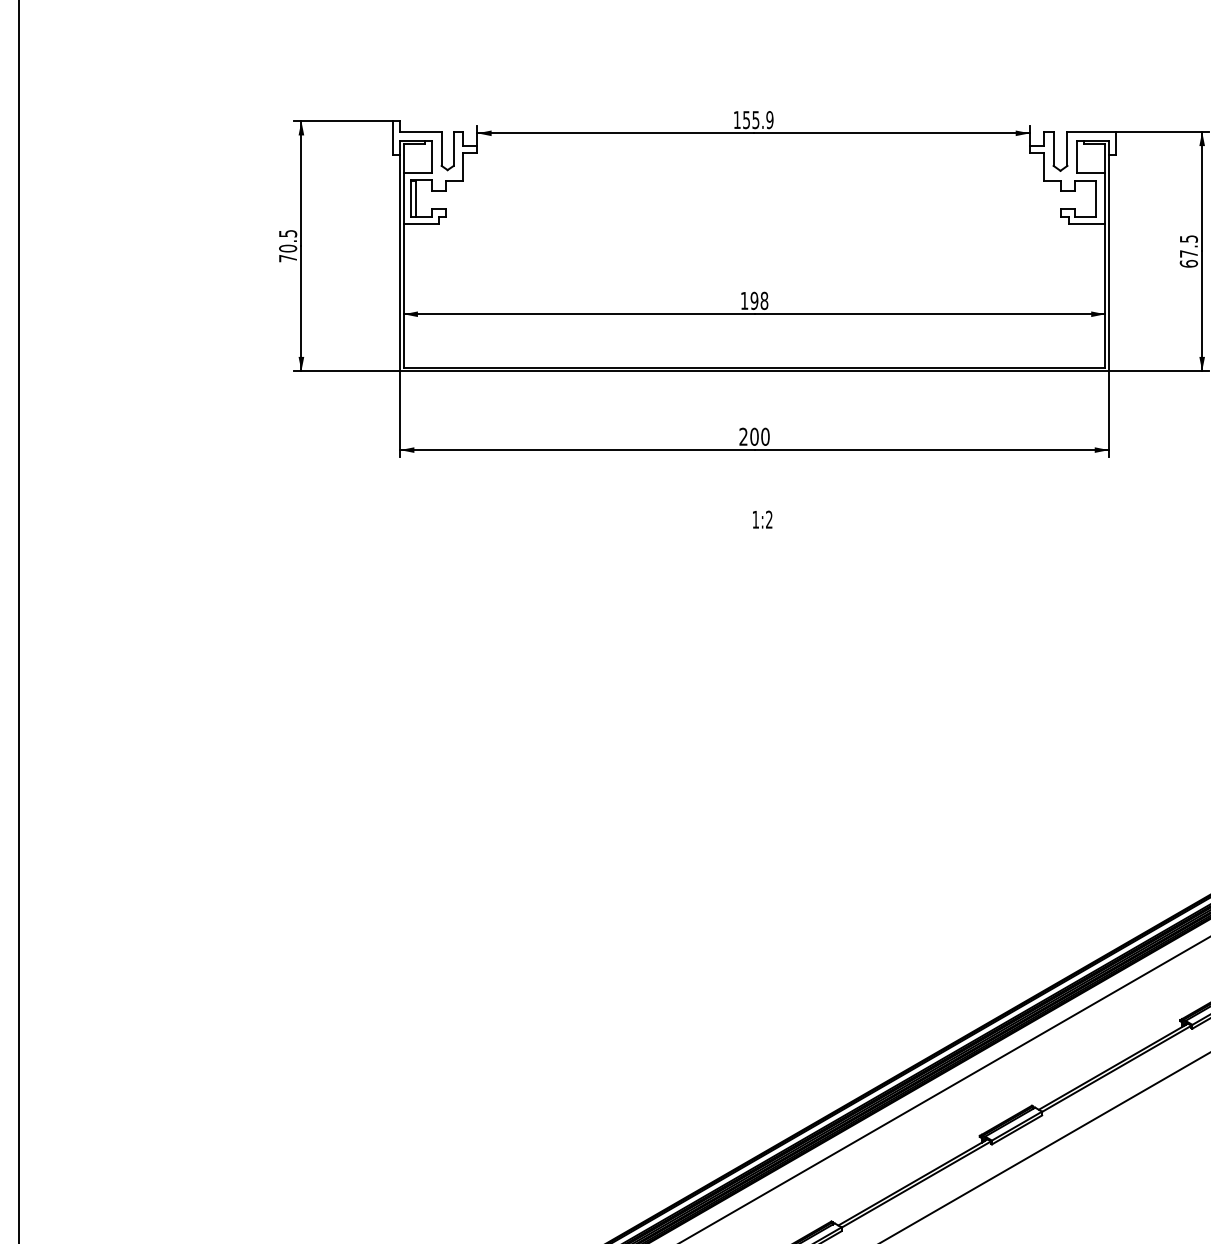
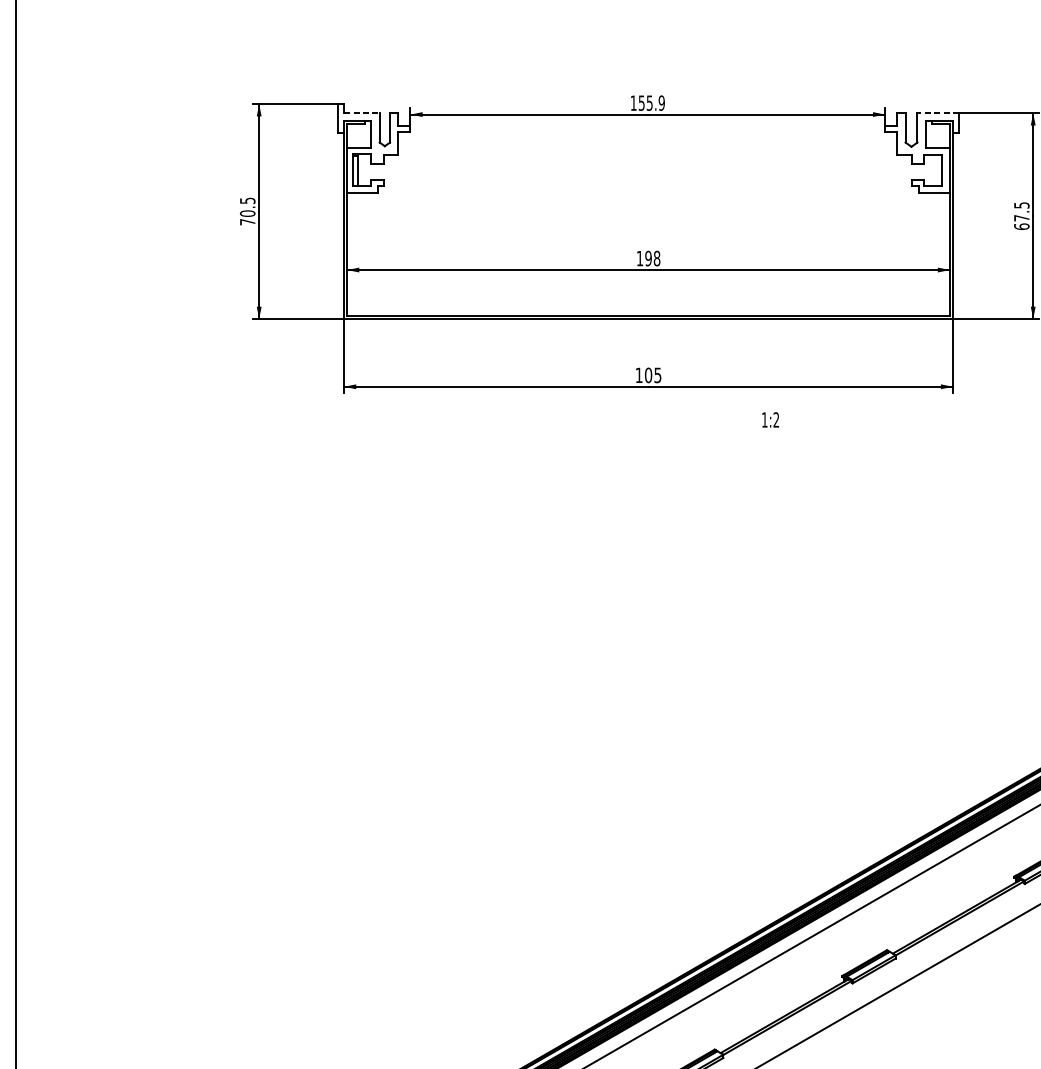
line: (420, 131) -> (361, 113), solid -> dashed
line: (1091, 131) -> (938, 113), solid -> dashed
text: (754, 436) -> (648, 375), 200 -> 105
text: (762, 519) -> (770, 419), moved

